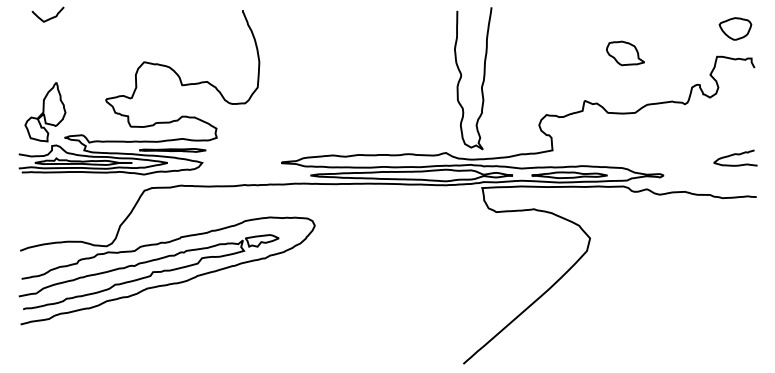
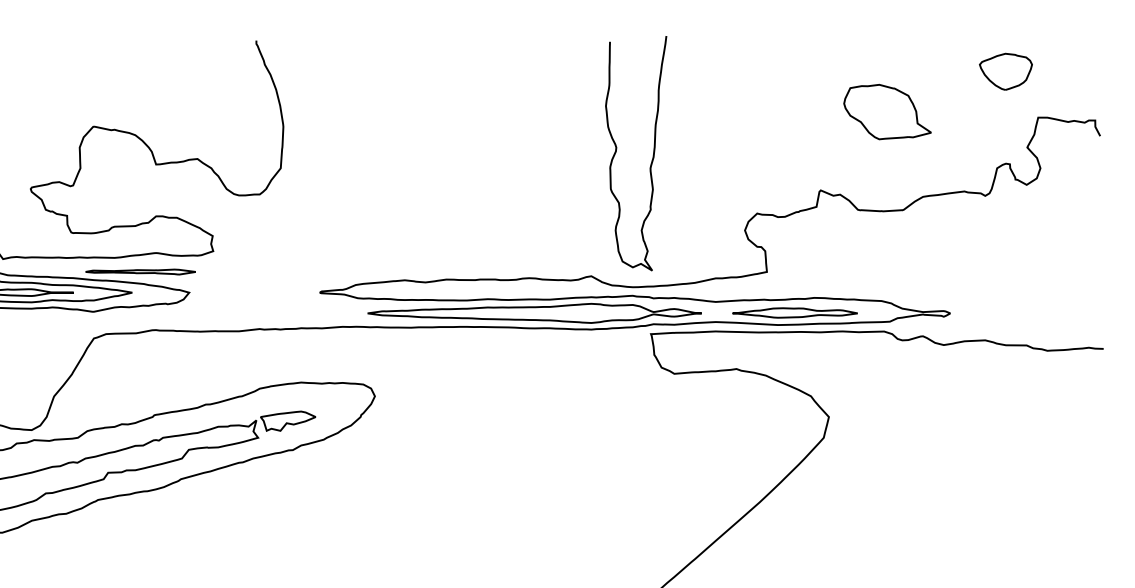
part: (735, 28) -> (1006, 70), moved
part: (625, 53) -> (887, 112), size x1.4
curve: (735, 155) -> (1068, 280), removed

